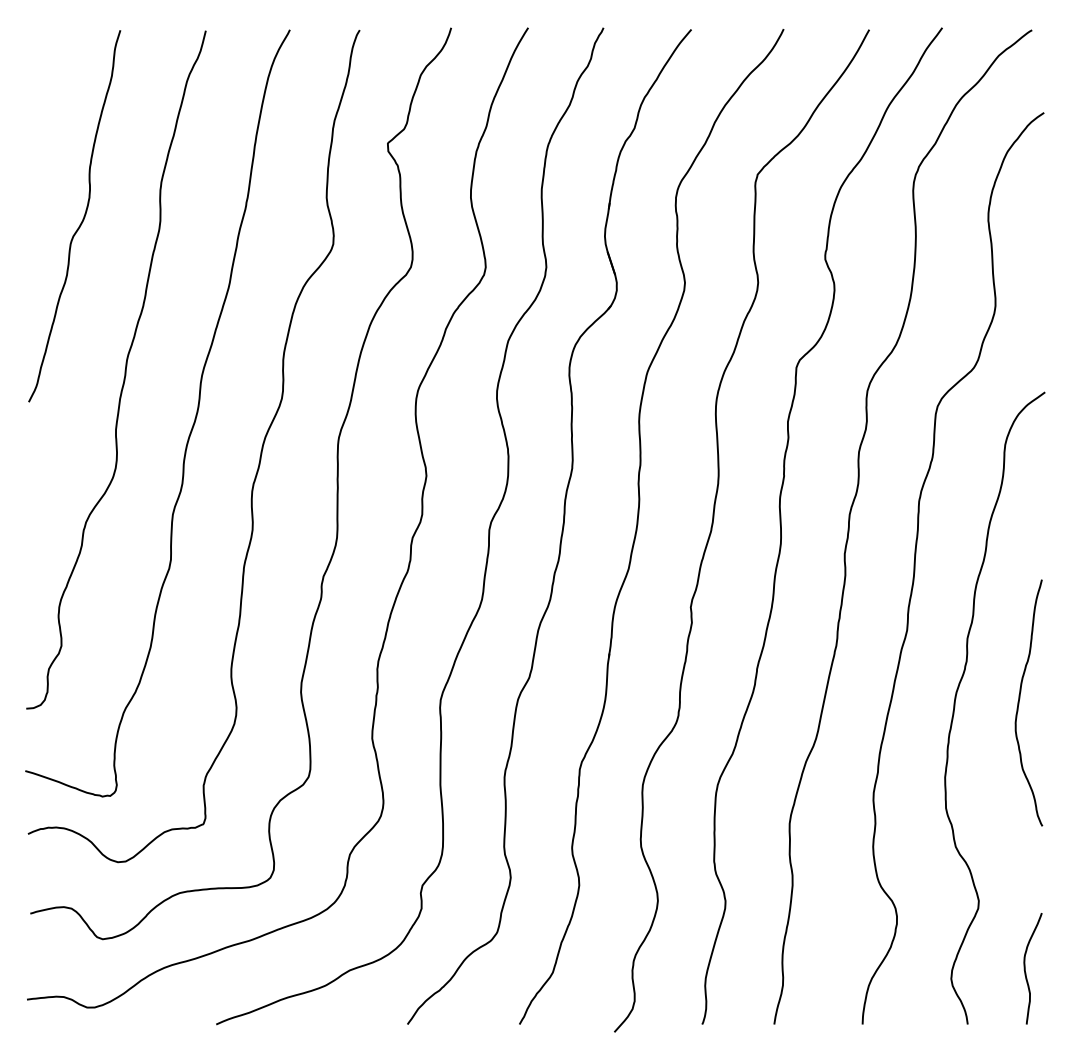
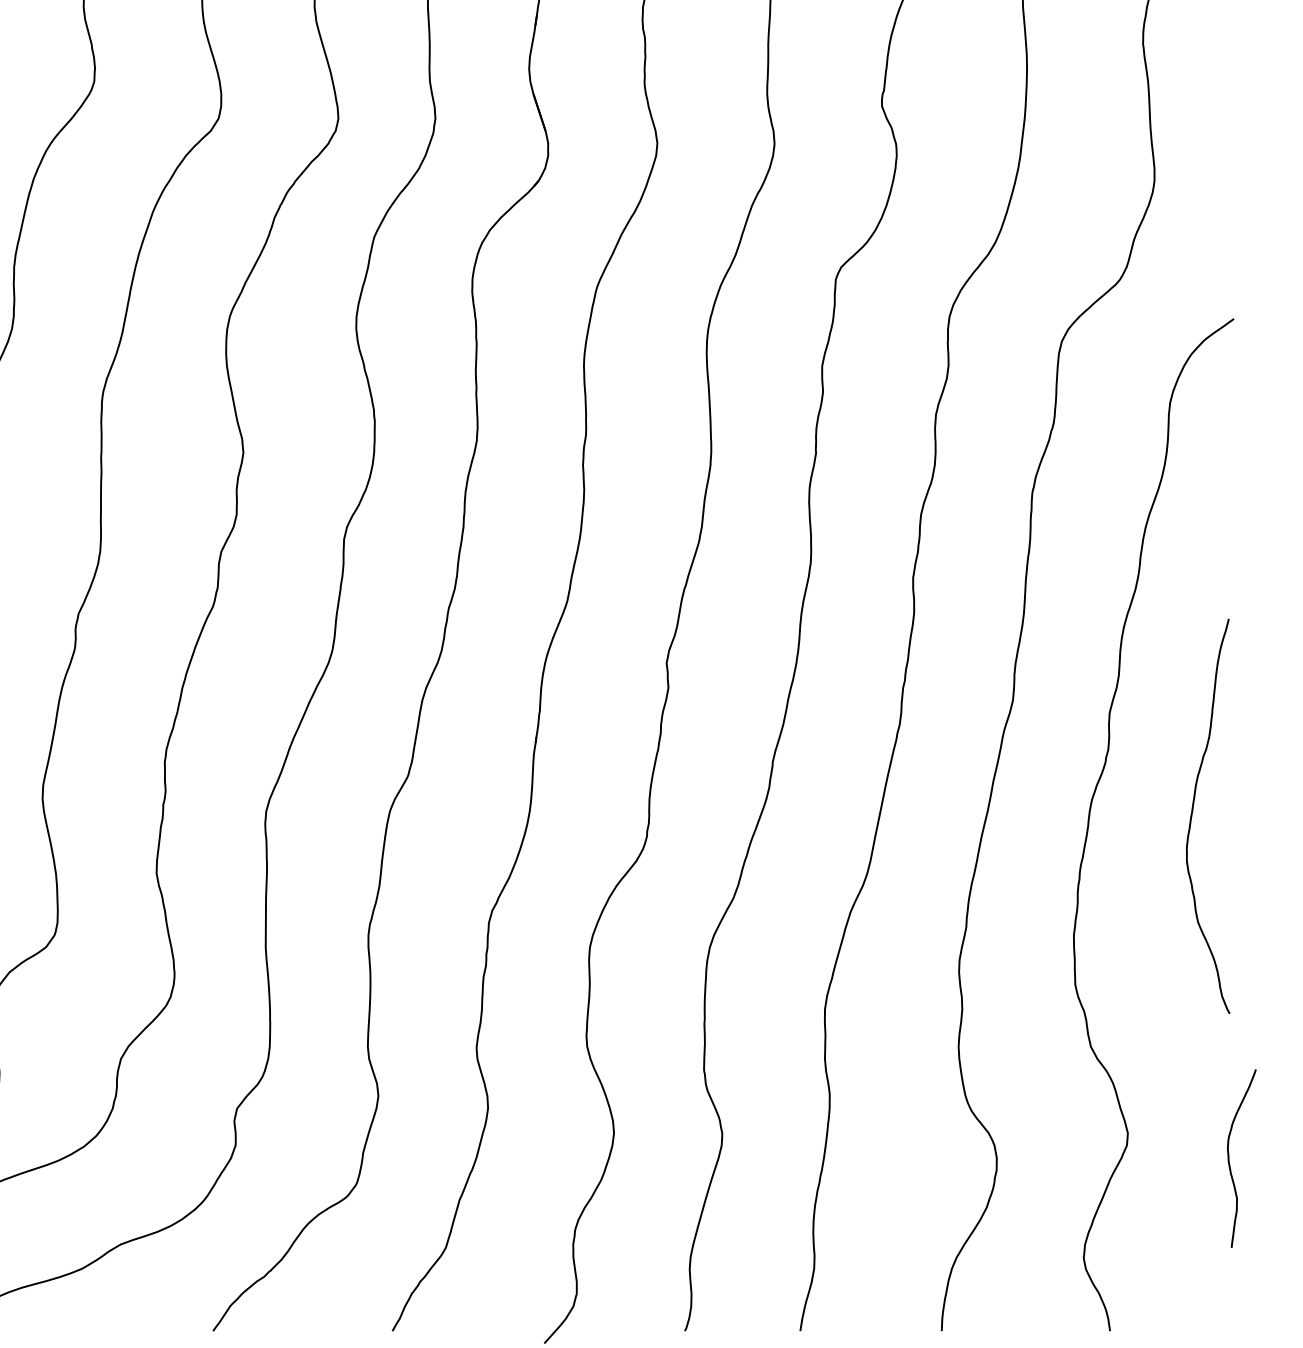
curve: (1025, 968) -> (1229, 1158), moved

